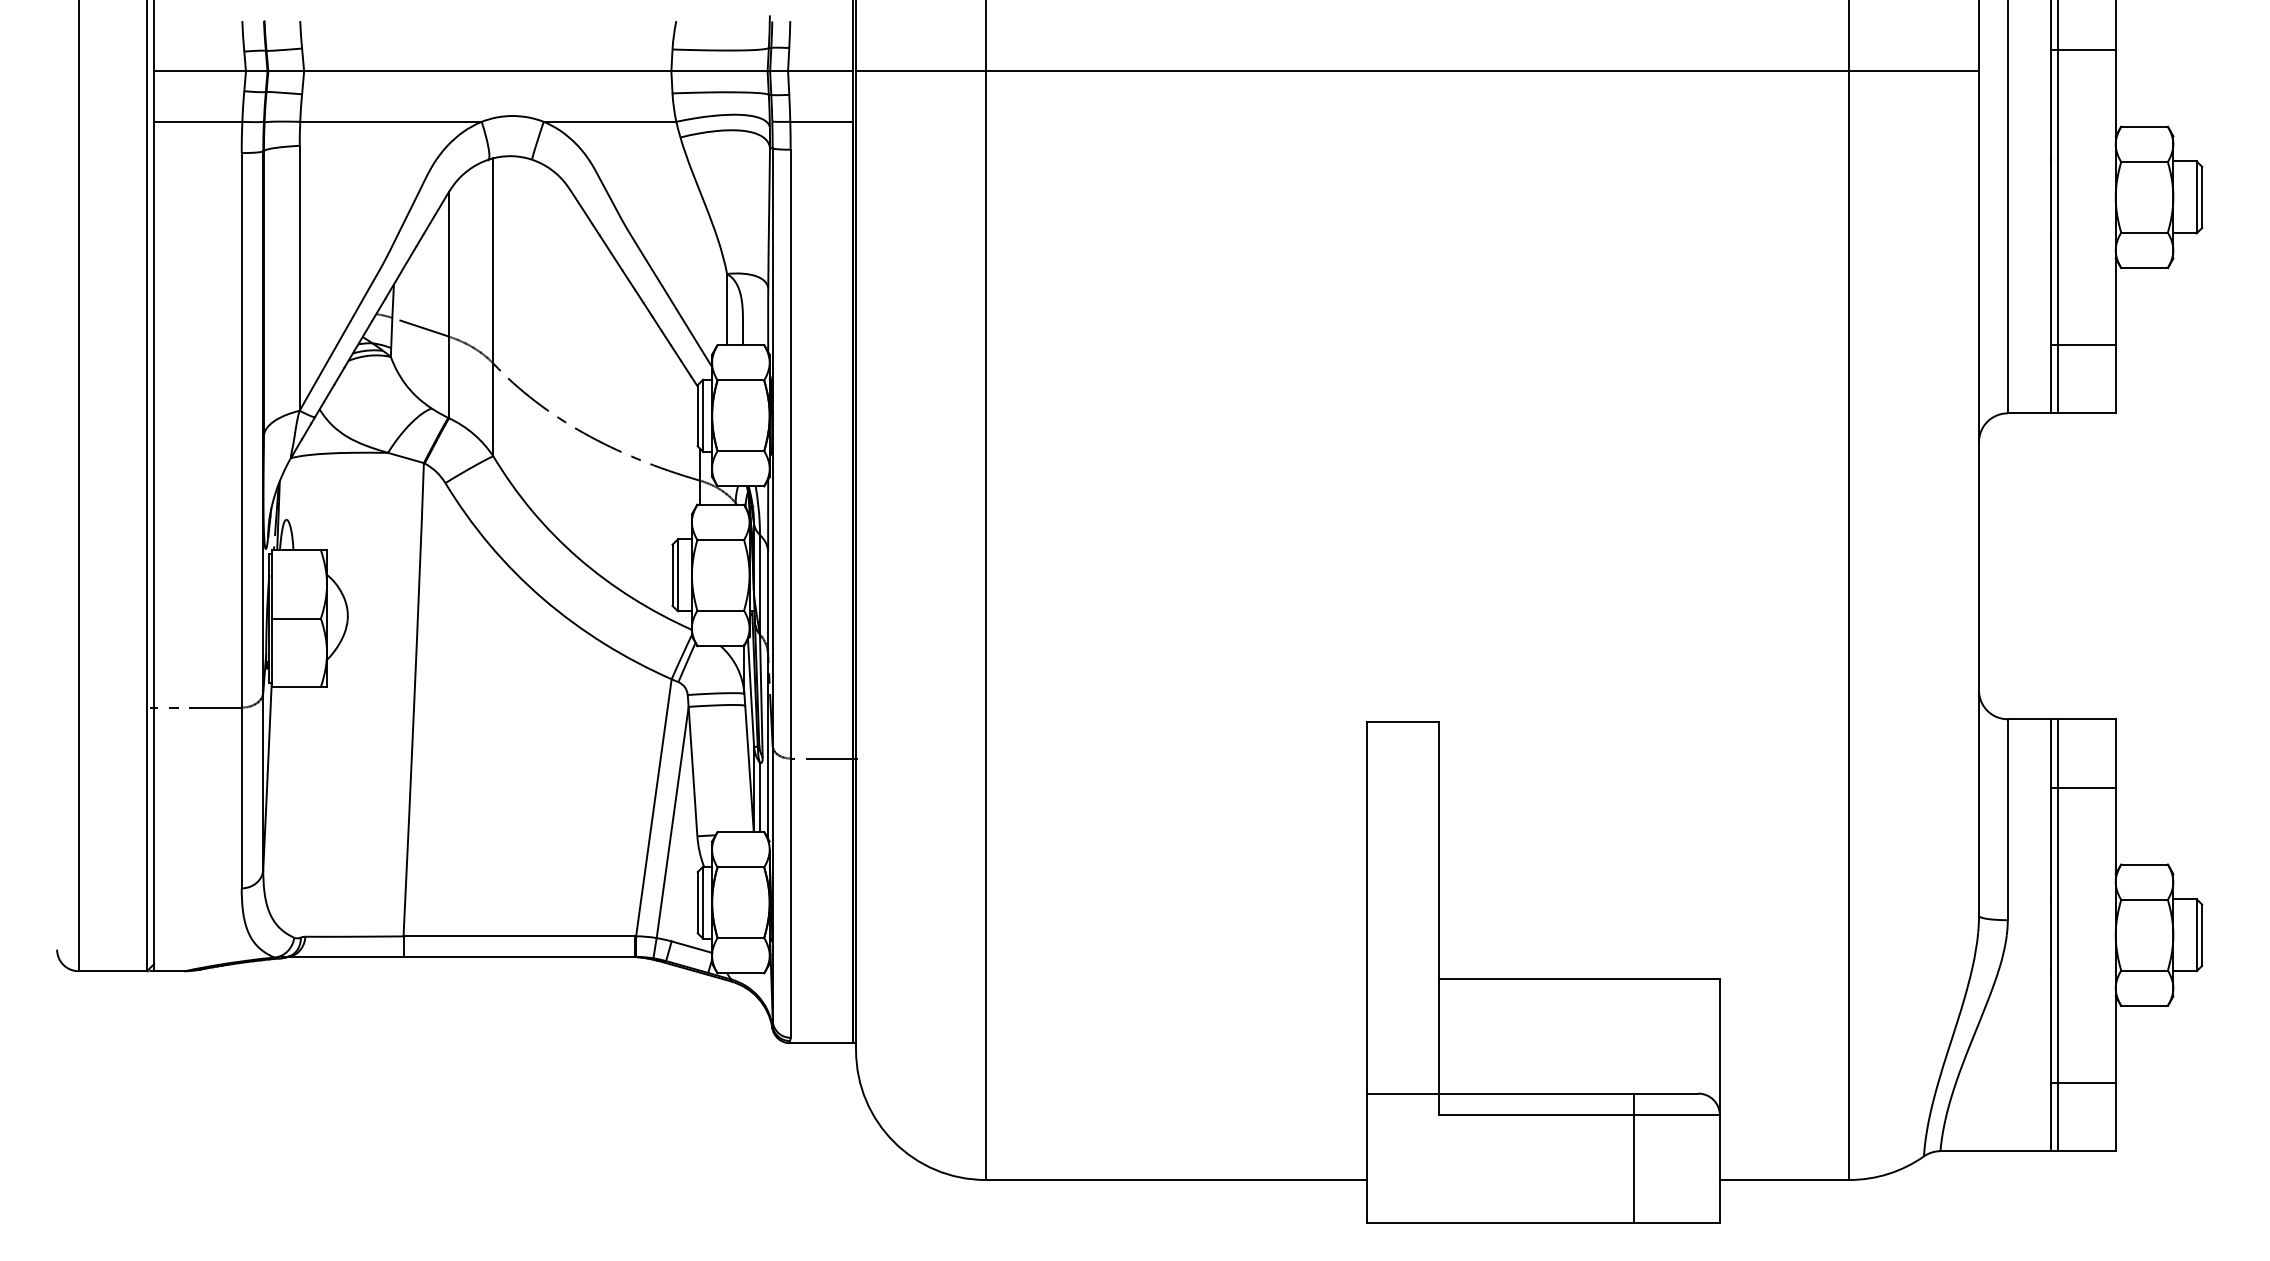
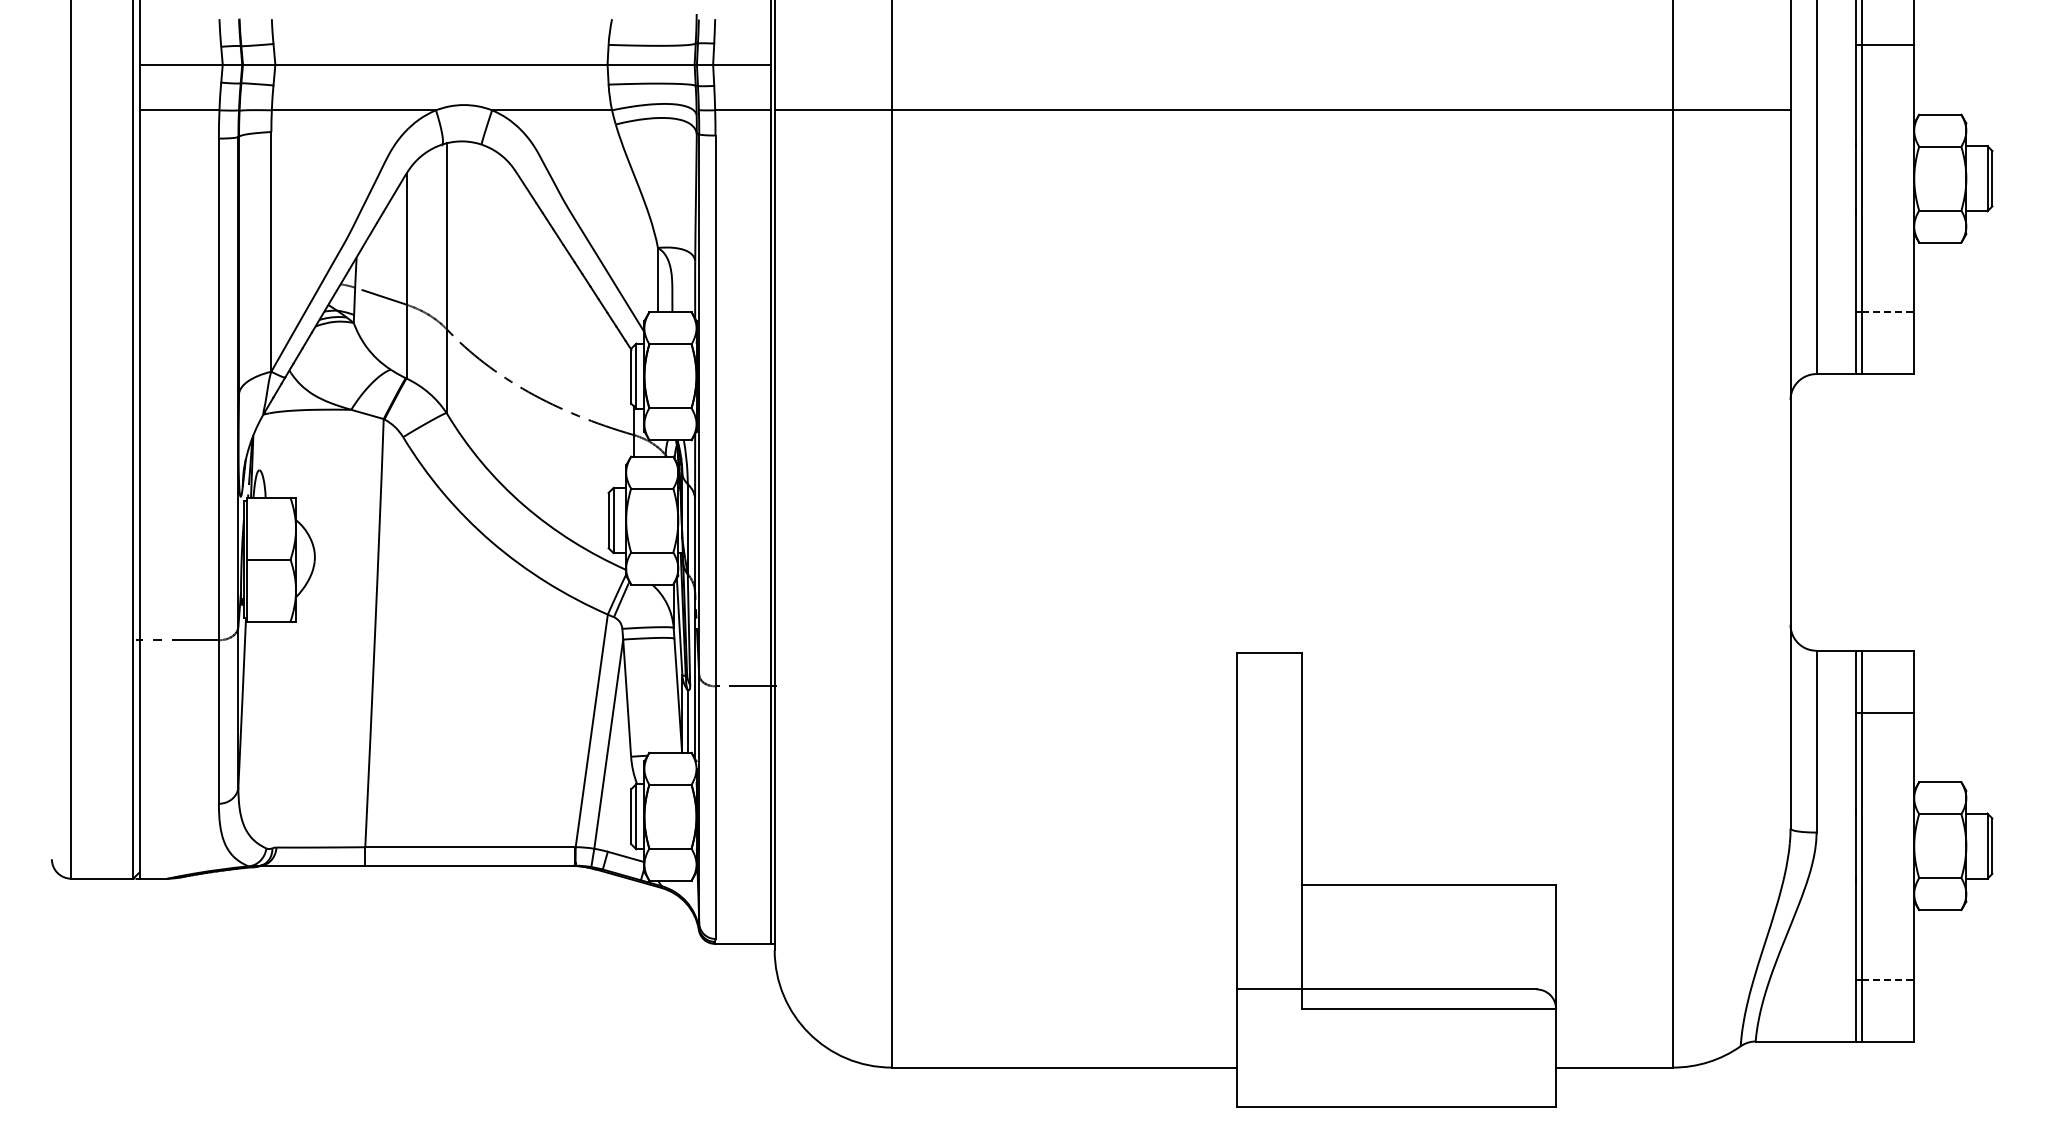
line: (1417, 71) -> (1282, 109), moved
line: (2087, 345) -> (1888, 312), solid -> dashed
line: (2087, 1082) -> (1888, 979), solid -> dashed
line: (1632, 1157) -> (1477, 1047), removed

